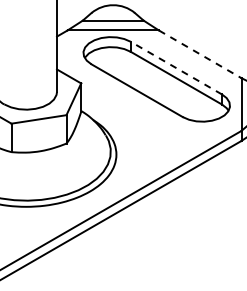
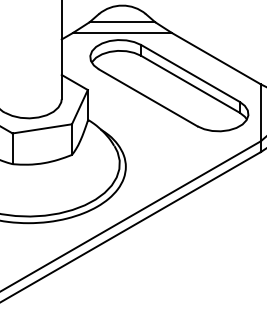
line: (200, 54) -> (216, 58), dashed -> solid
line: (176, 68) -> (190, 73), dashed -> solid

